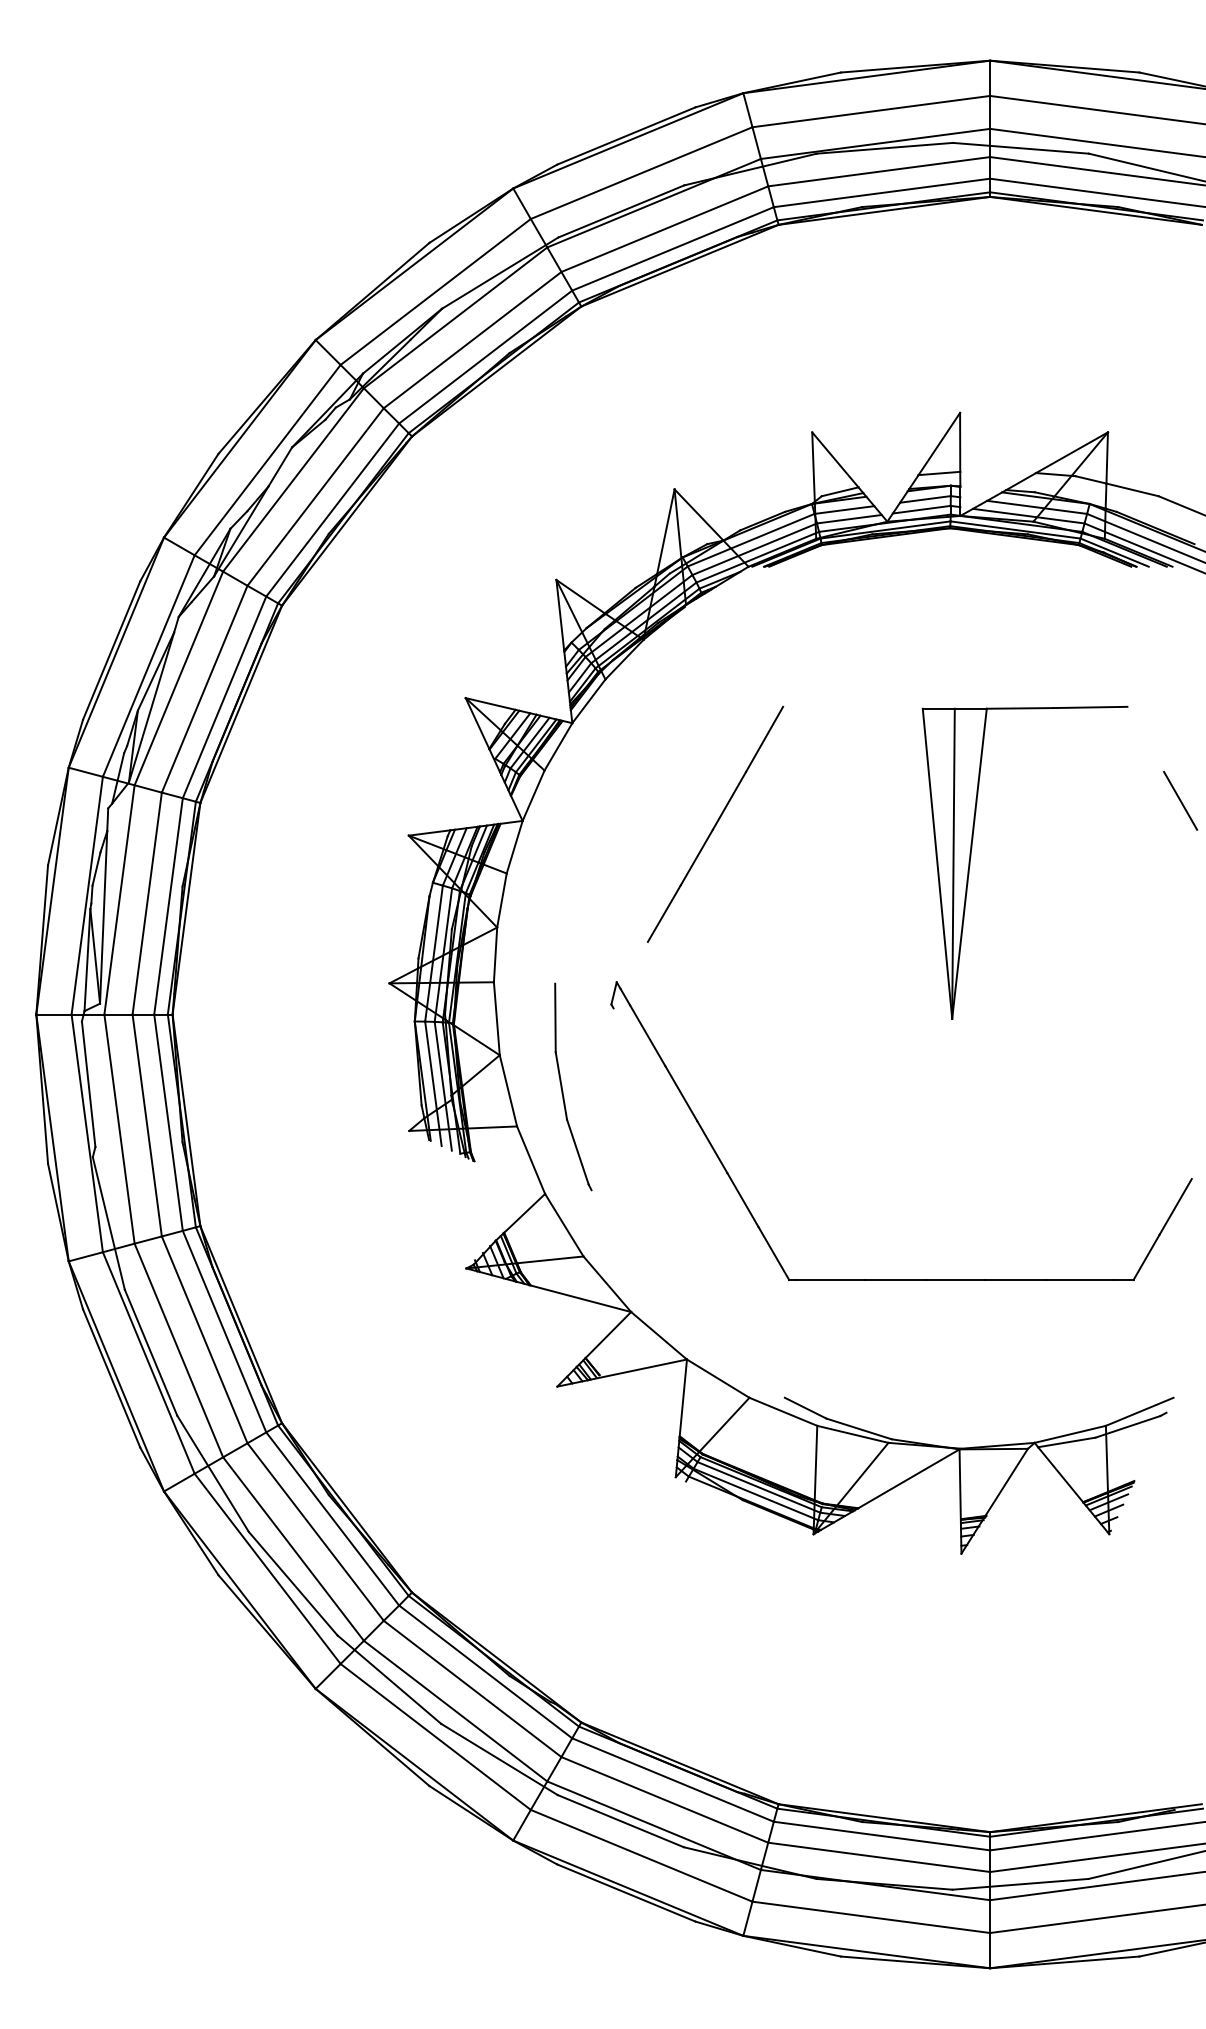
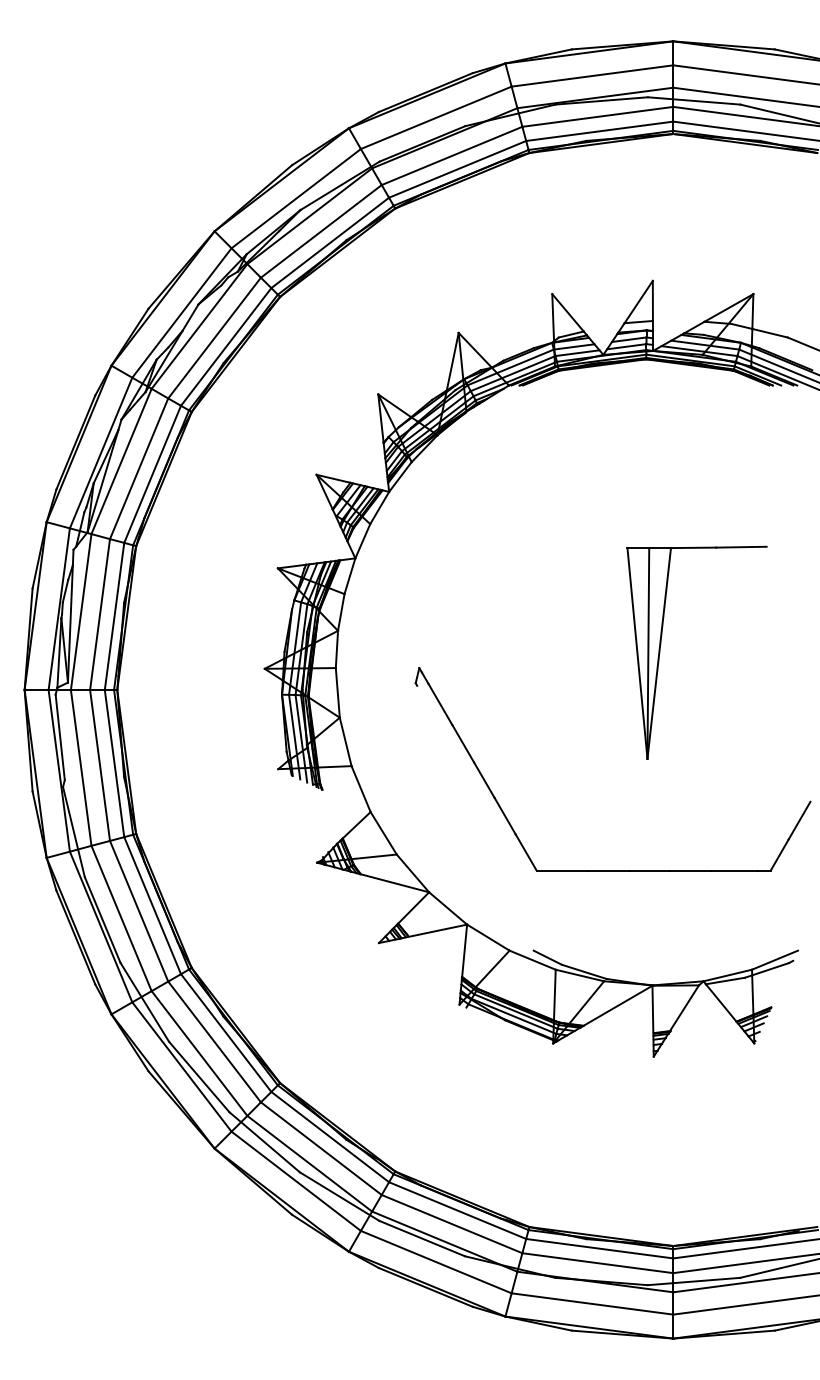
line: (1180, 800) -> (802, 544), removed
line: (715, 824) -> (486, 560), removed
part: (972, 850) -> (661, 644), moved
part: (564, 1090) -> (383, 741), removed

